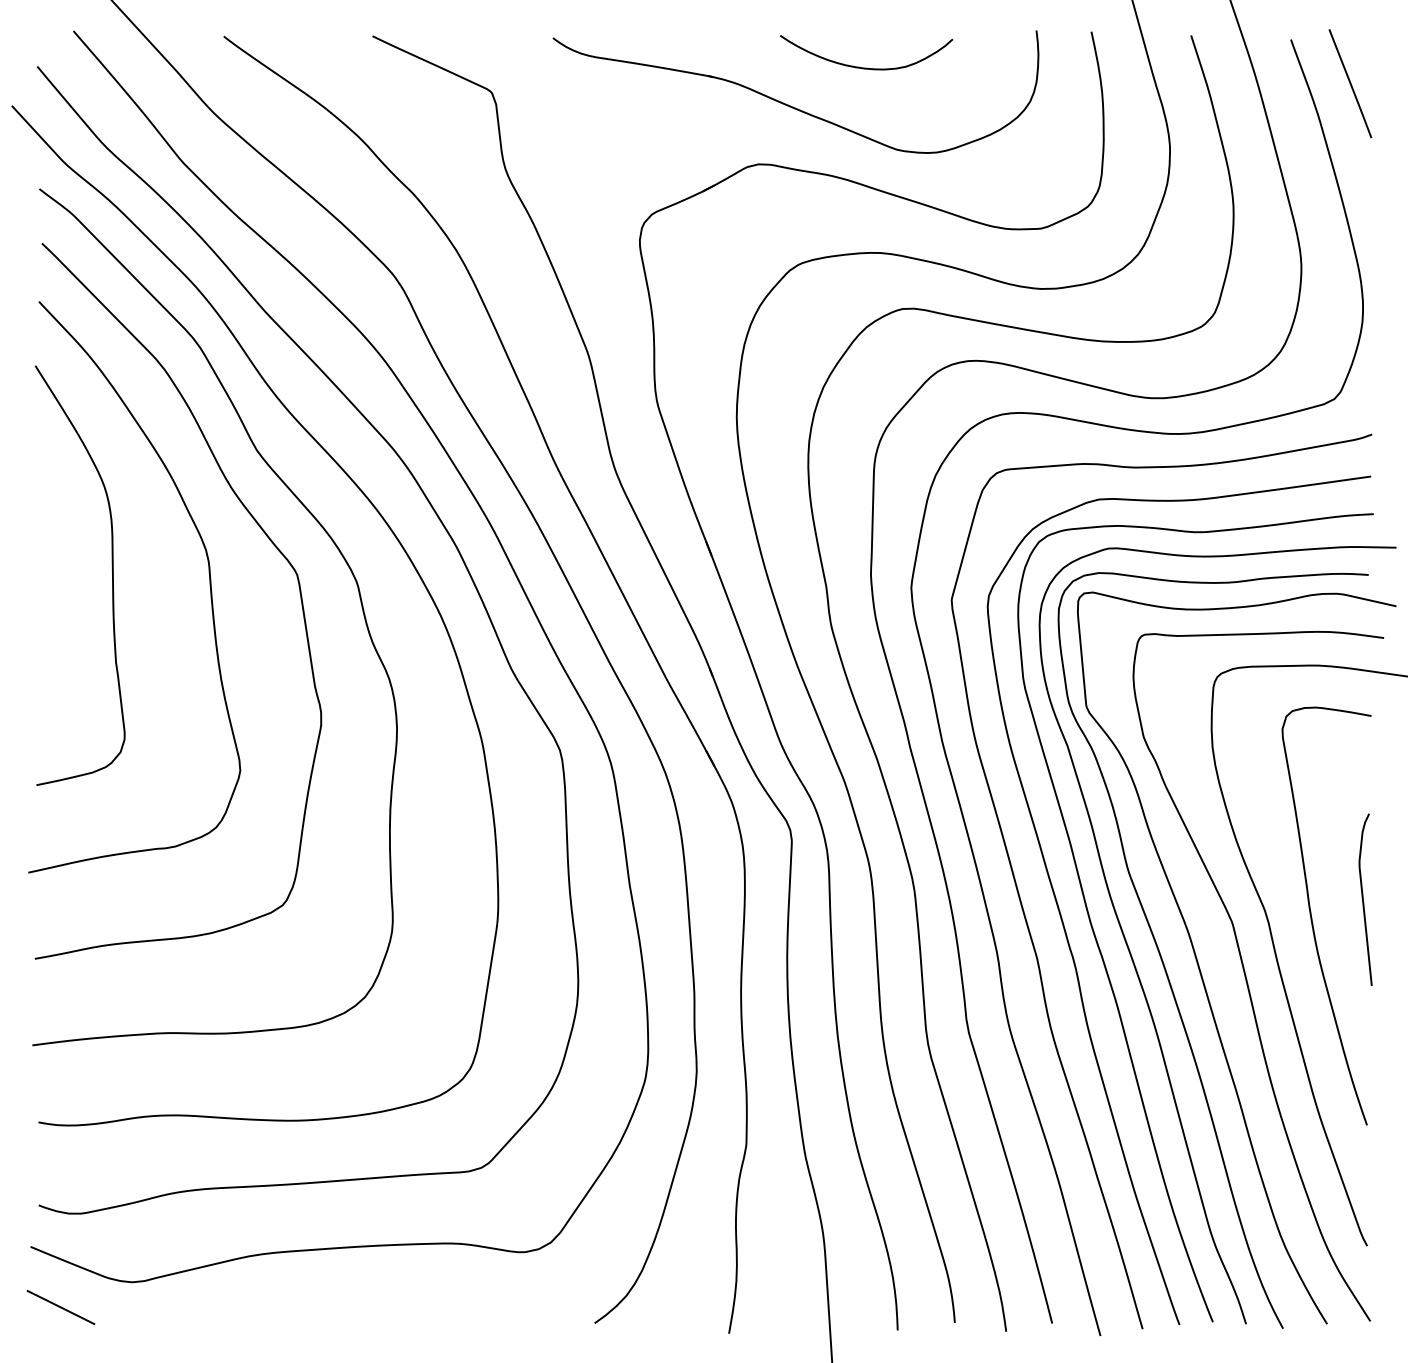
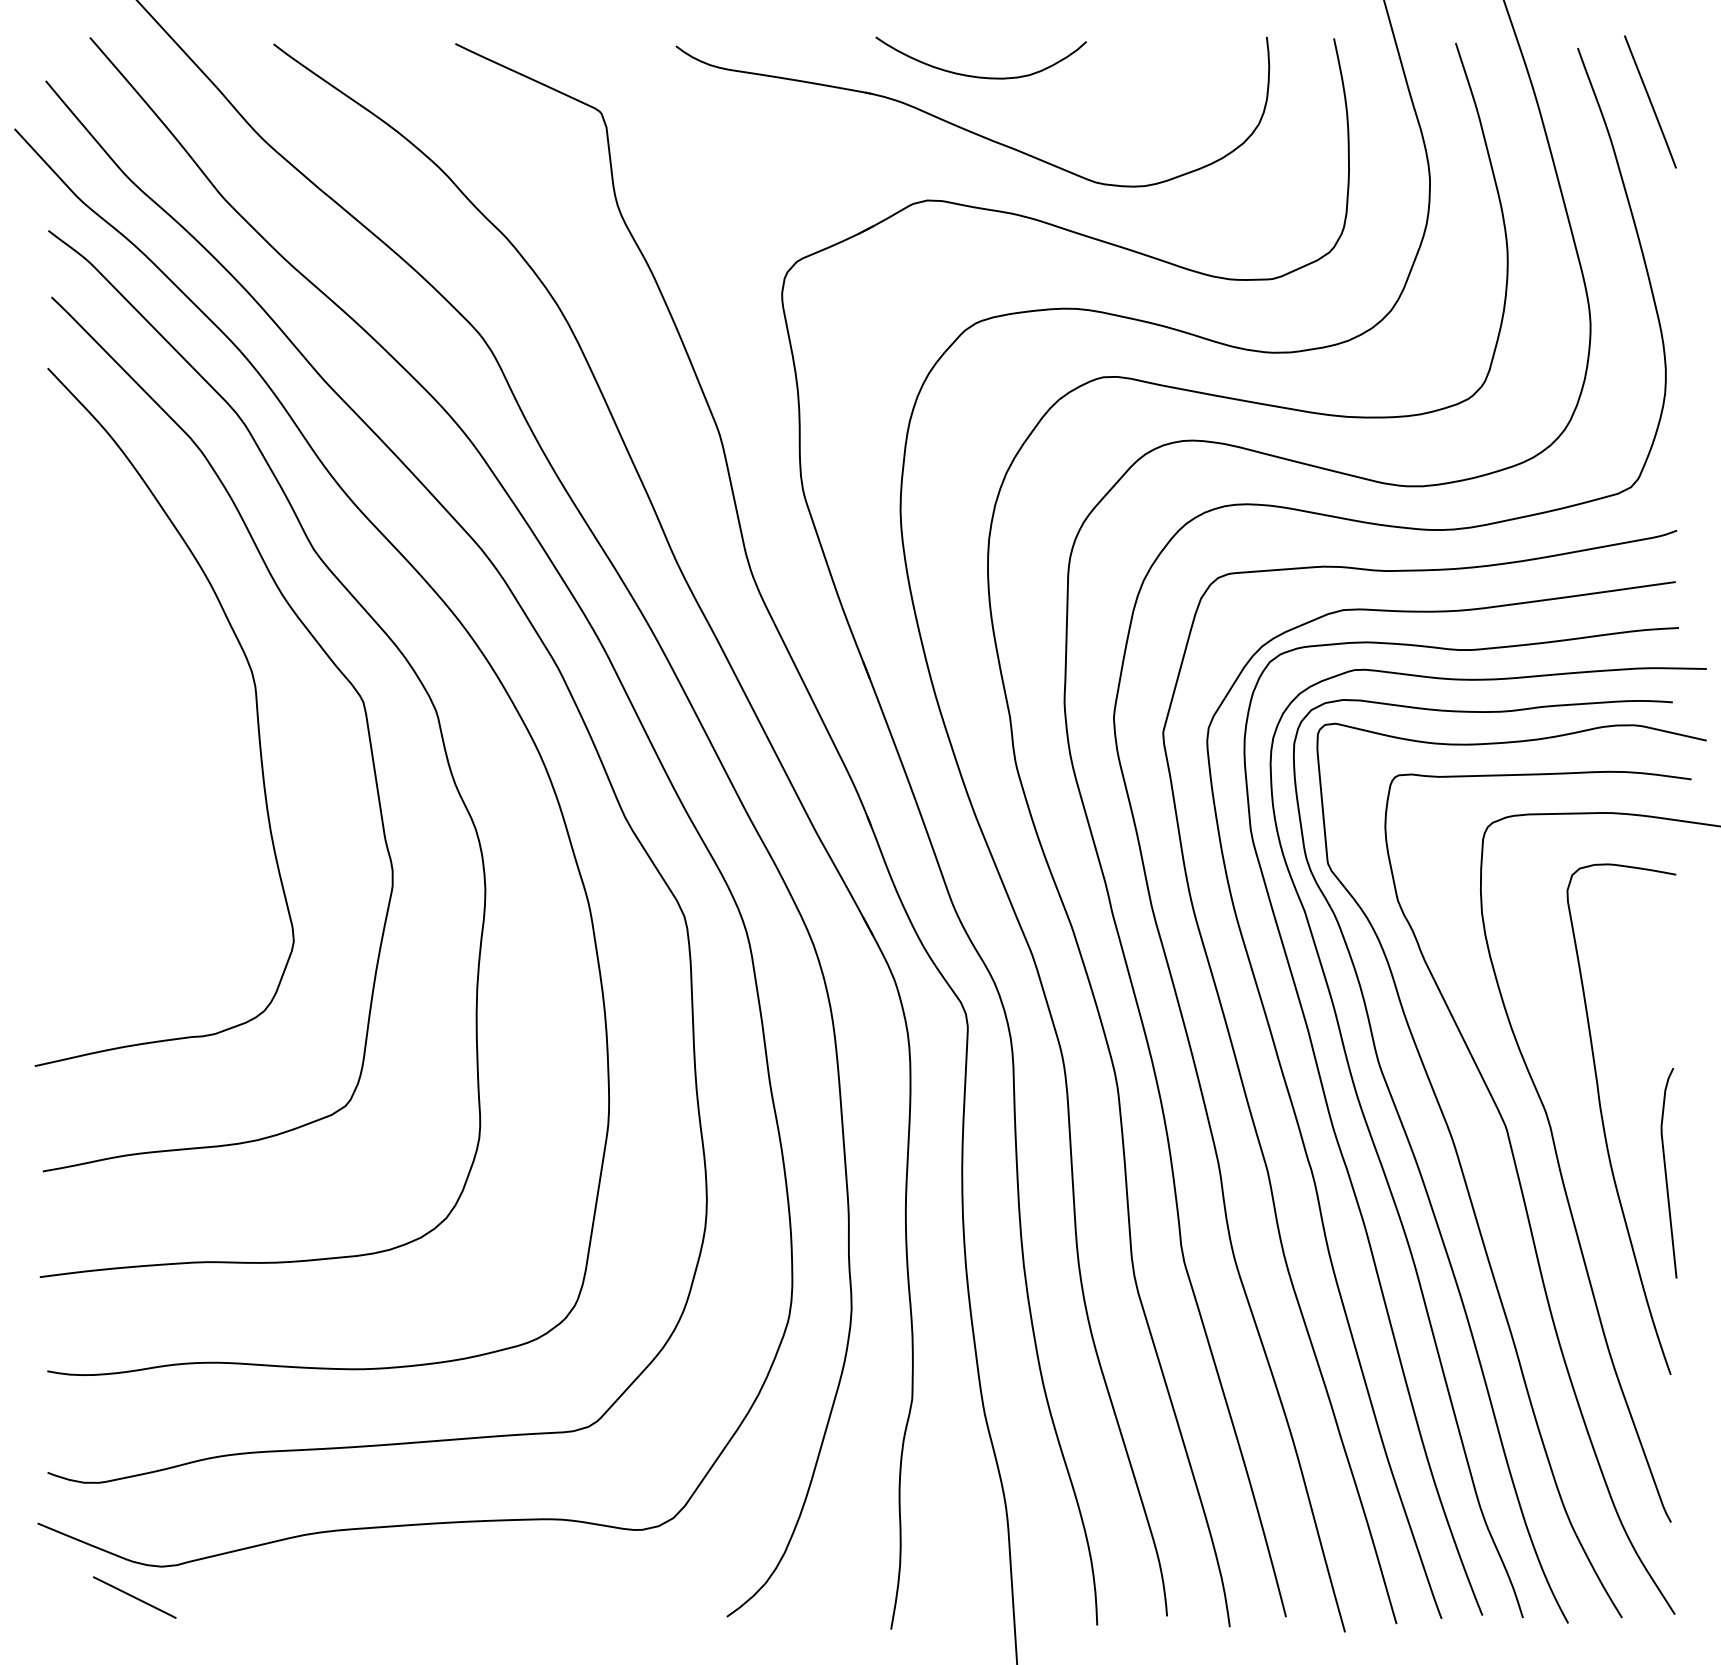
curve: (861, 66) -> (974, 75), moved
curve: (112, 575) -> (137, 702), removed
curve: (1363, 899) -> (1666, 1173), moved
line: (60, 1307) -> (134, 1597), moved

